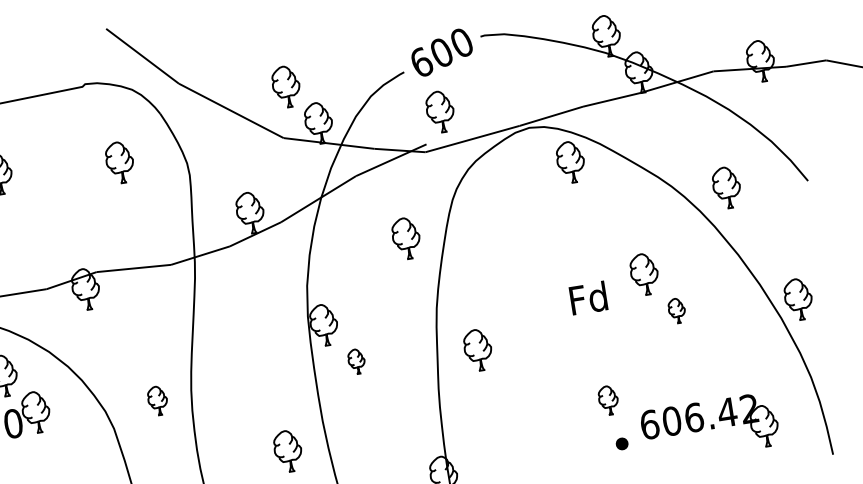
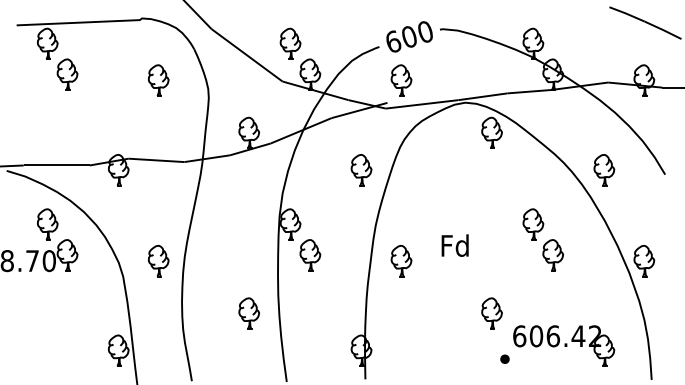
text: (587, 298) -> (454, 245), moved
part: (676, 311) -> (552, 255), size x1.67
part: (356, 361) -> (310, 255), size x1.67
part: (157, 400) -> (158, 260), size x1.43
part: (607, 400) -> (491, 313), size x1.43
part: (621, 443) -> (504, 358), moved

